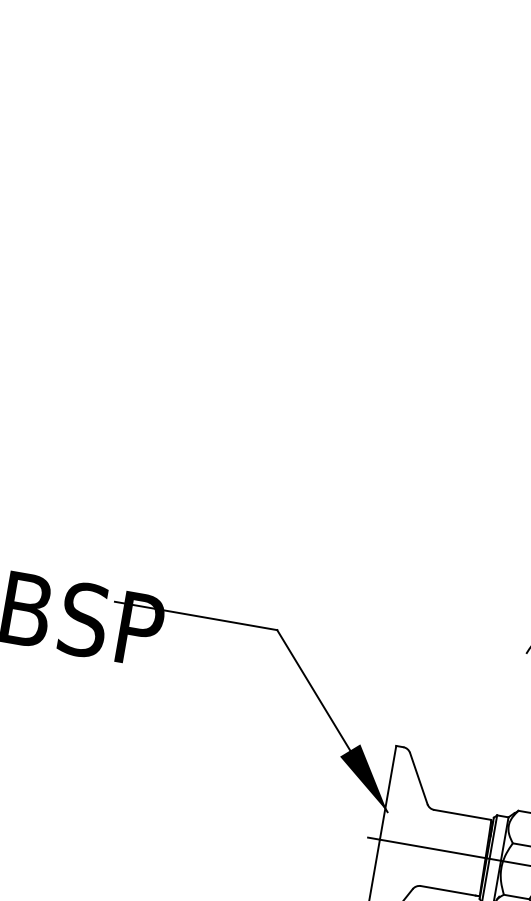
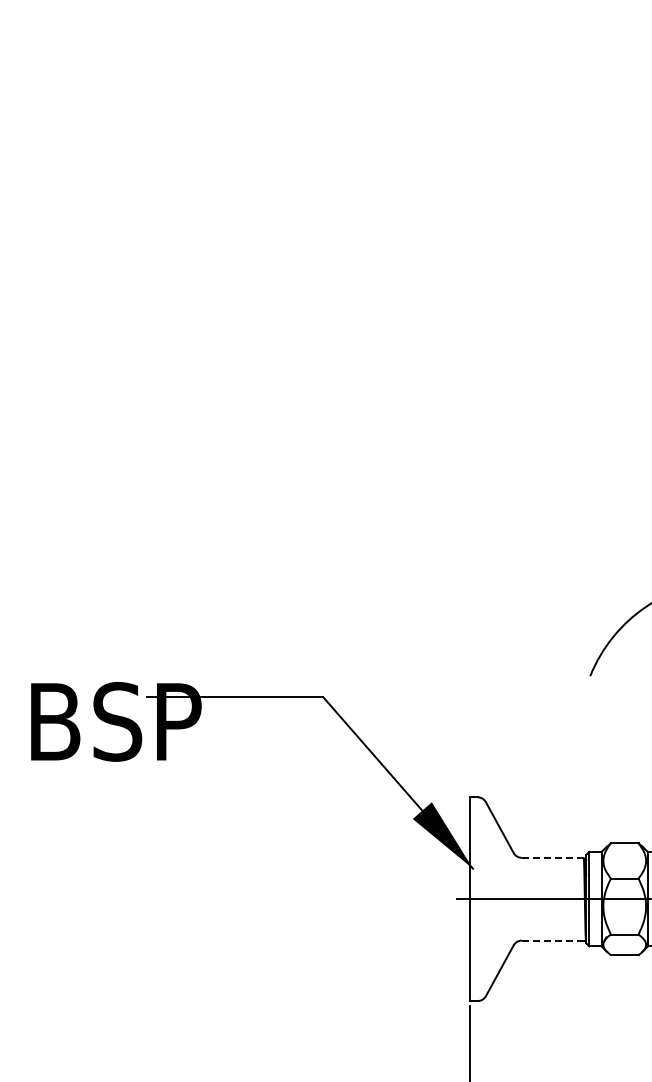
line: (462, 814) -> (552, 857), solid -> dashed
line: (448, 890) -> (551, 940), solid -> dashed

